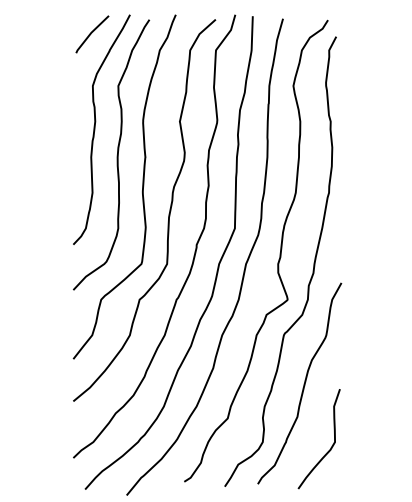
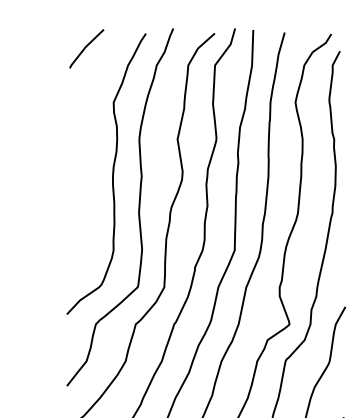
curve: (95, 129) -> (89, 147), removed

